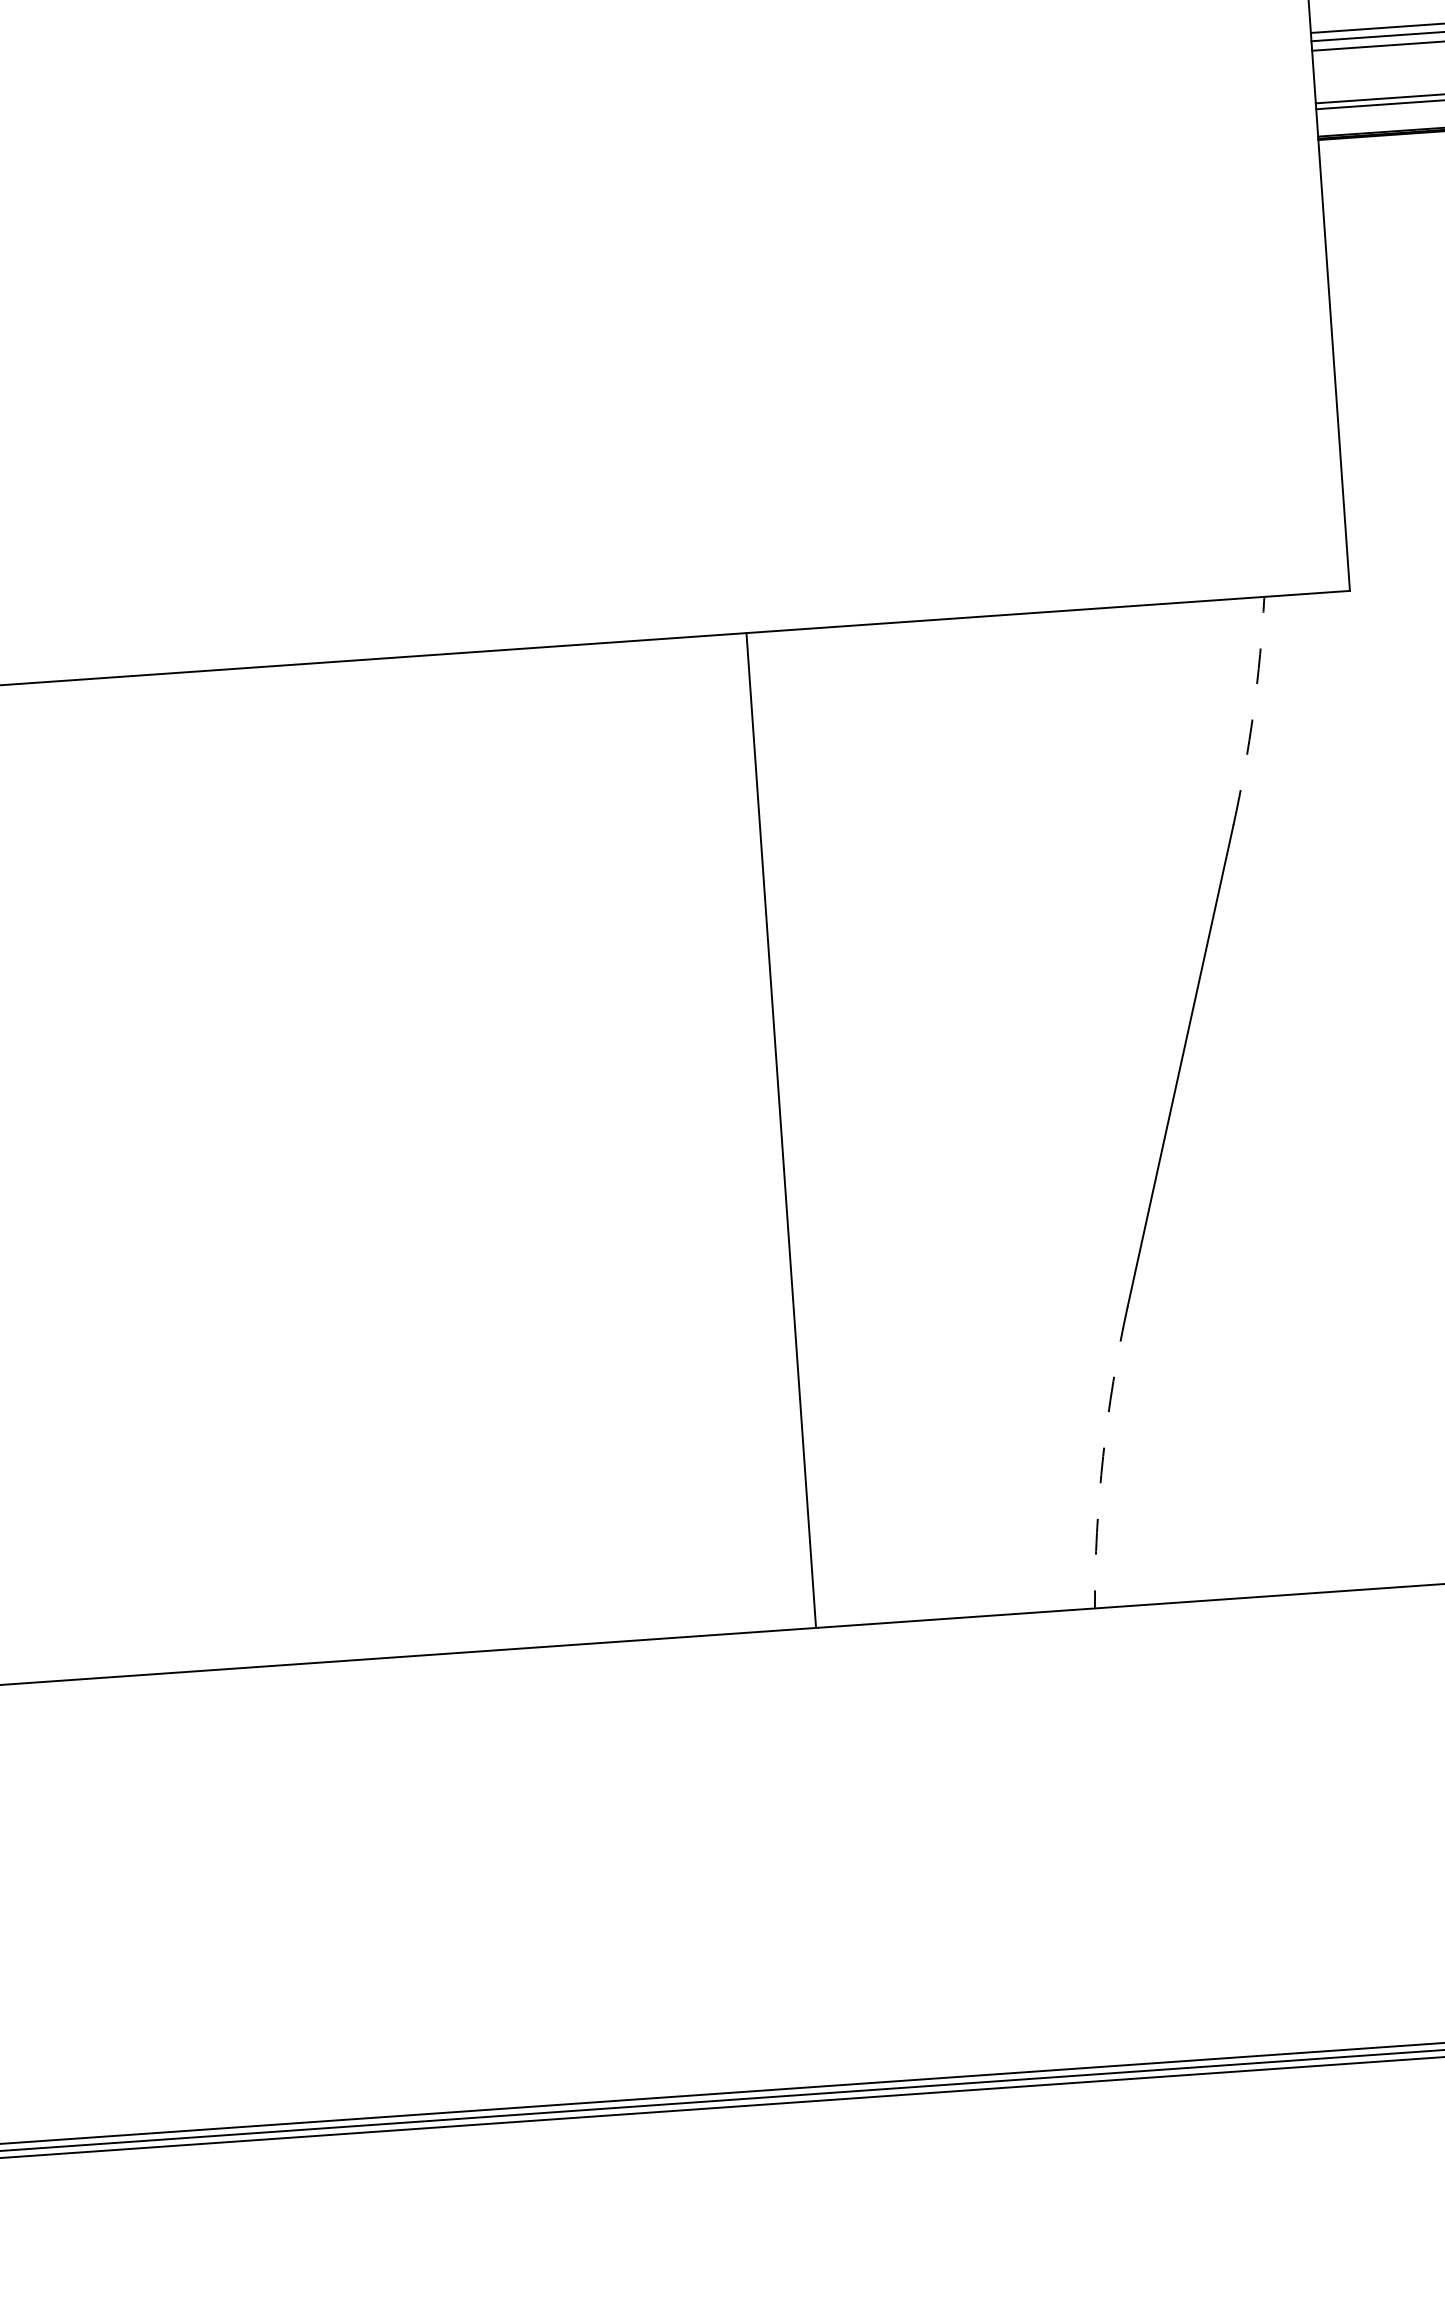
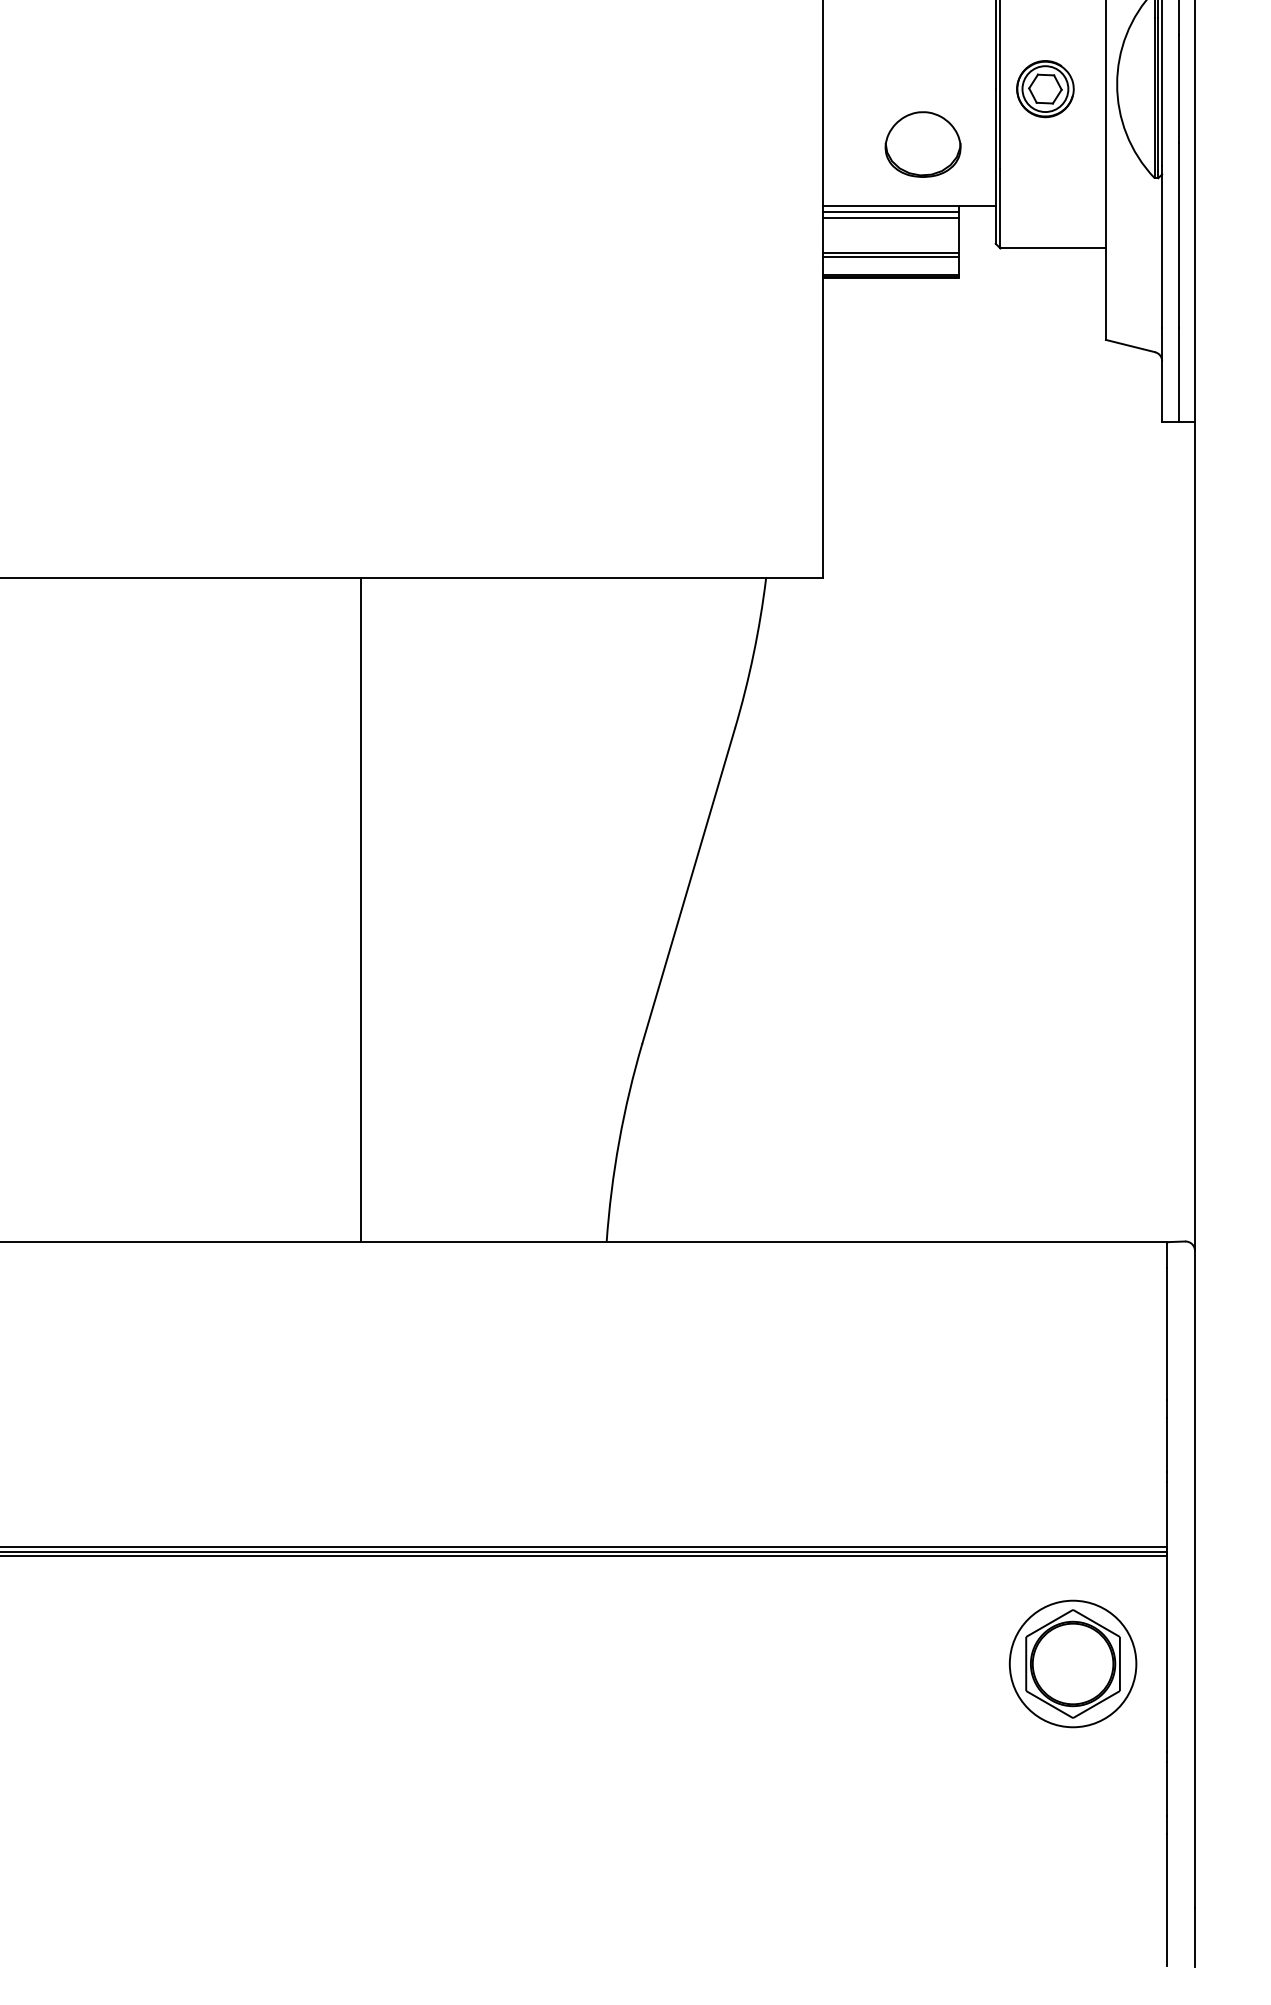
arc: (1253, 712) -> (753, 654), dashed -> solid
line: (781, 1130) -> (360, 910), moved
arc: (1103, 1456) -> (619, 1141), dashed -> solid

